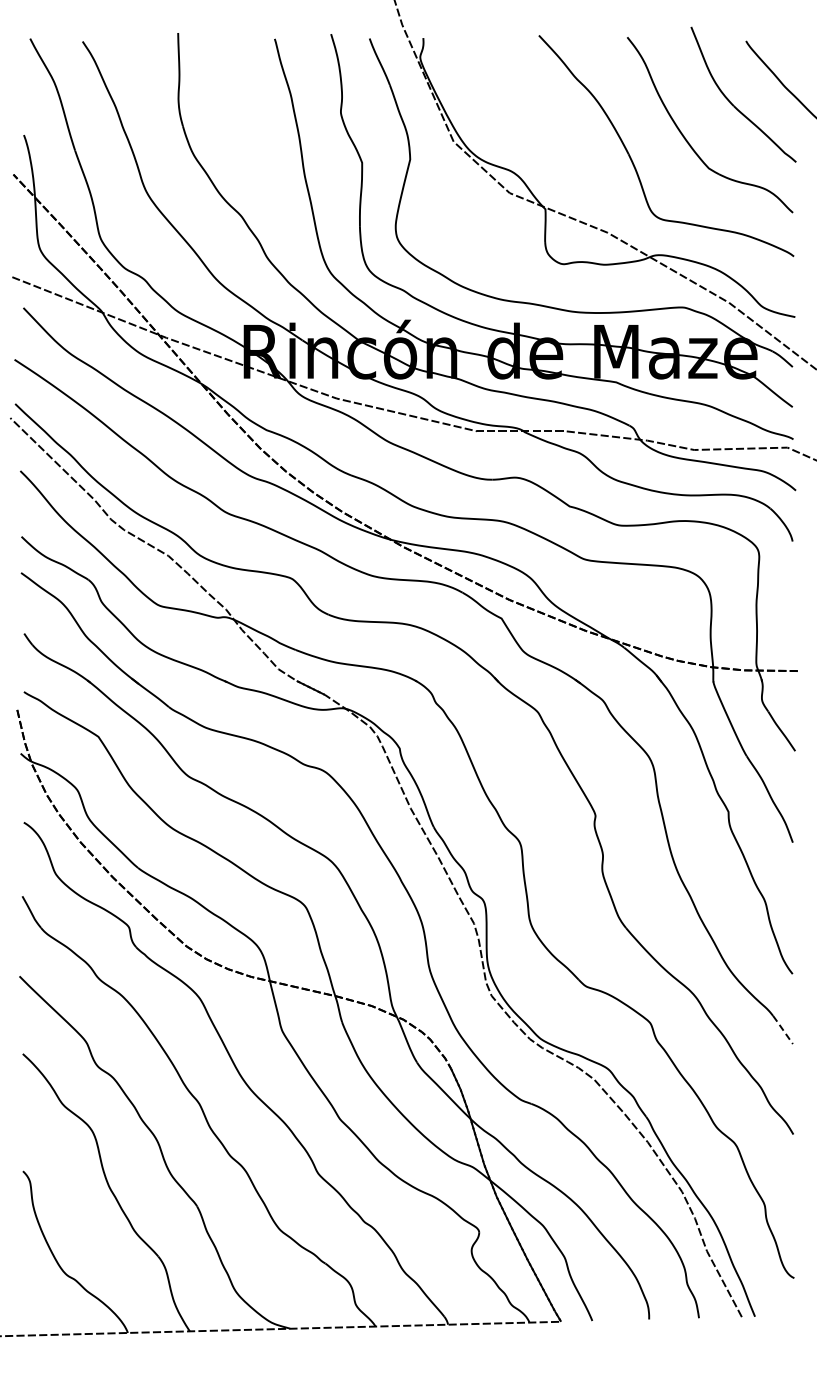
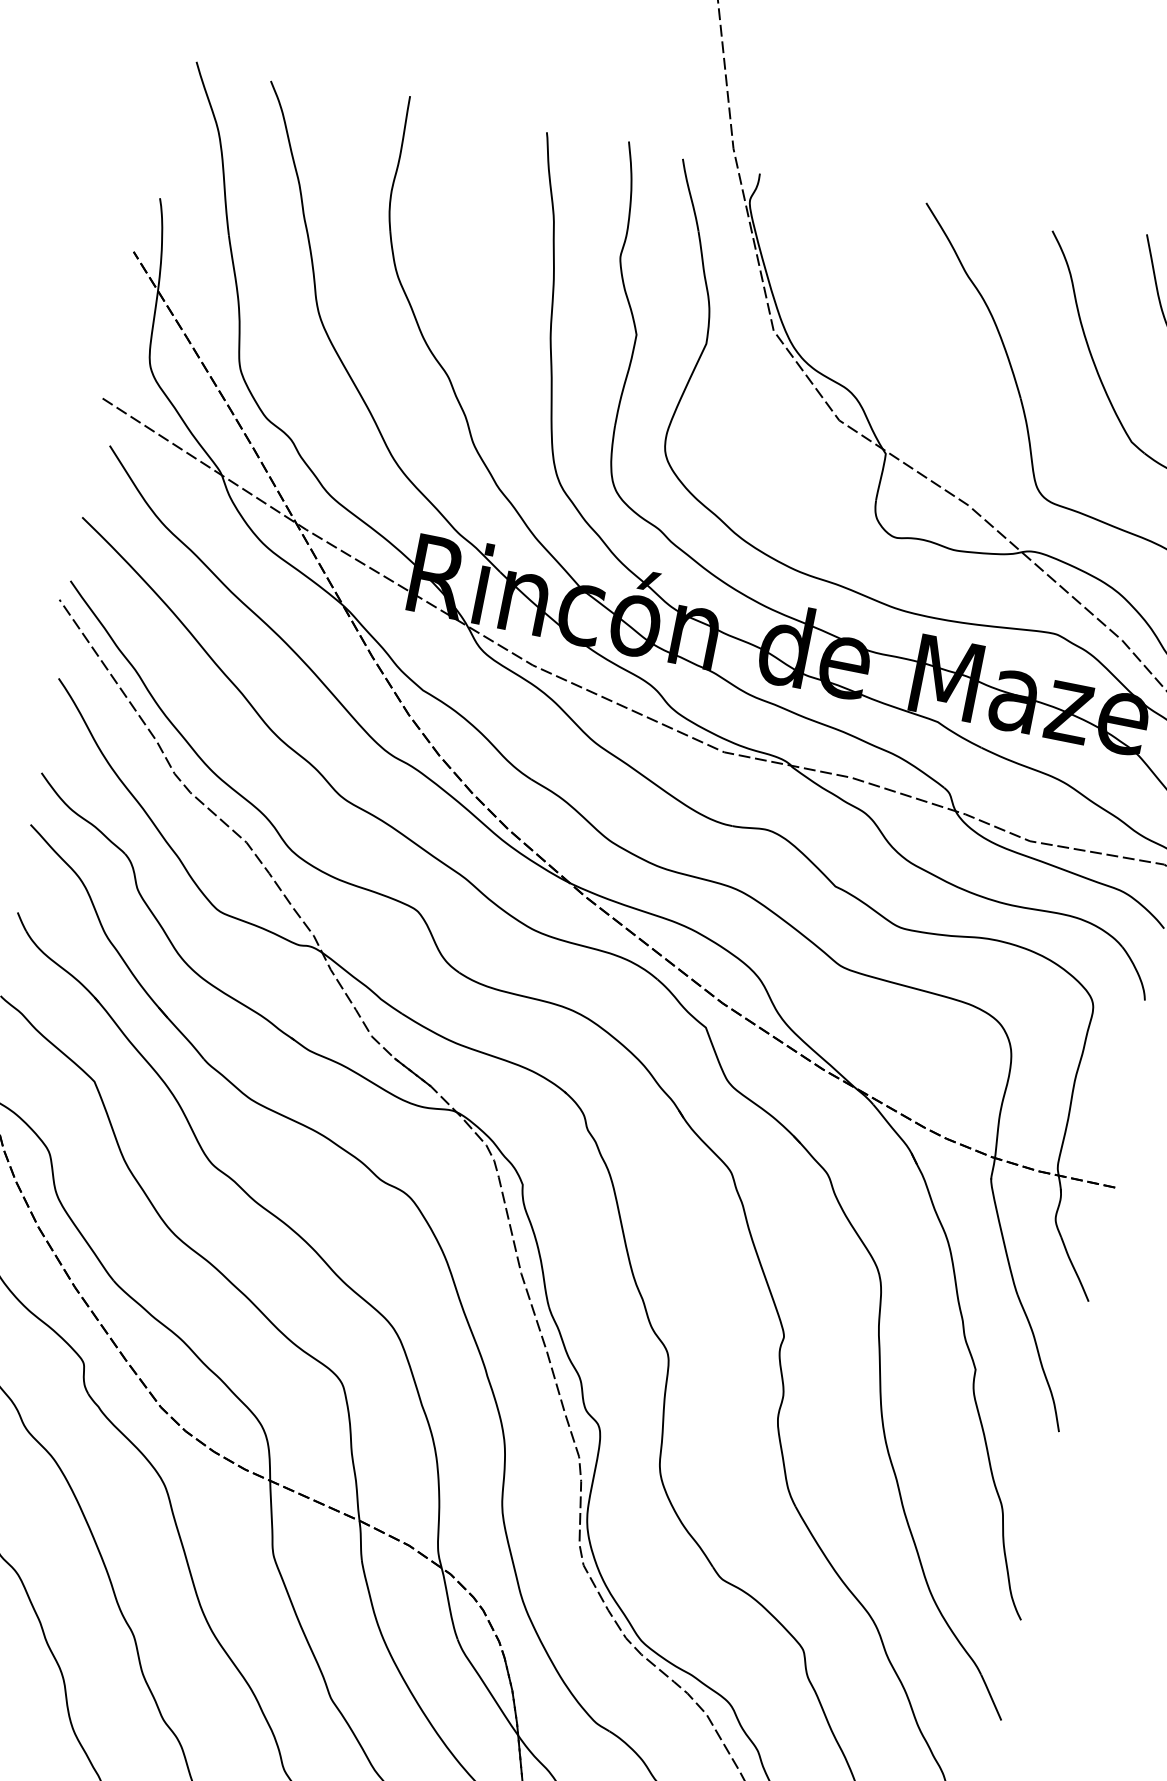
line: (783, 1029) -> (992, 1696), dashed -> solid

